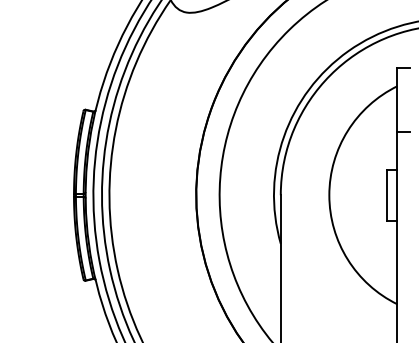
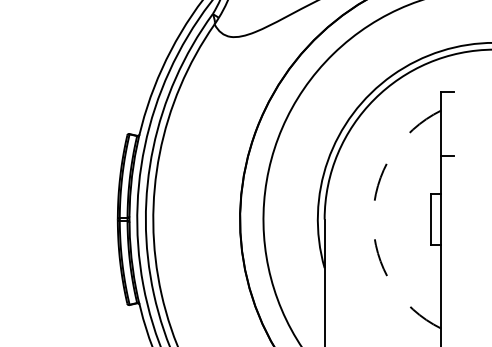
arc: (329, 195) -> (373, 219), solid -> dashed

